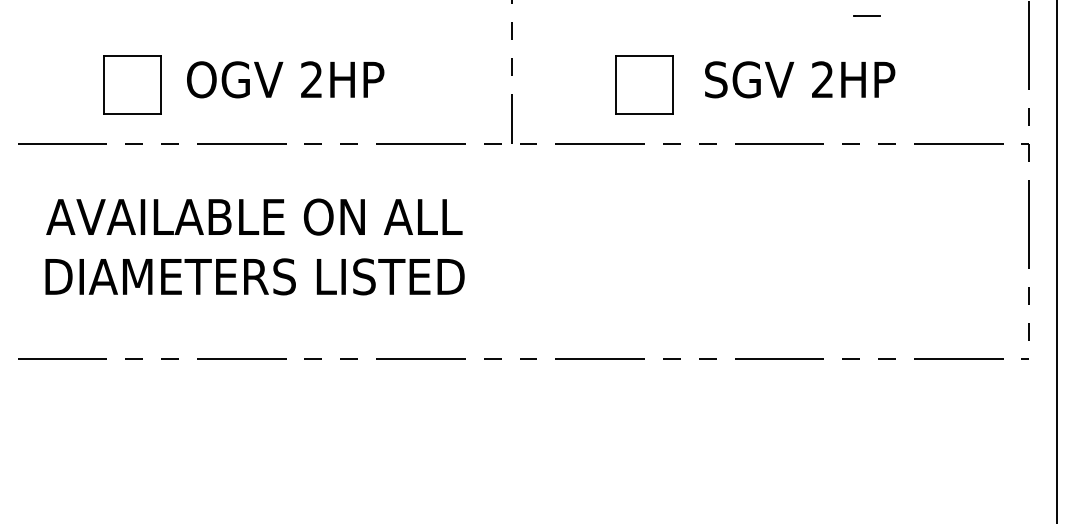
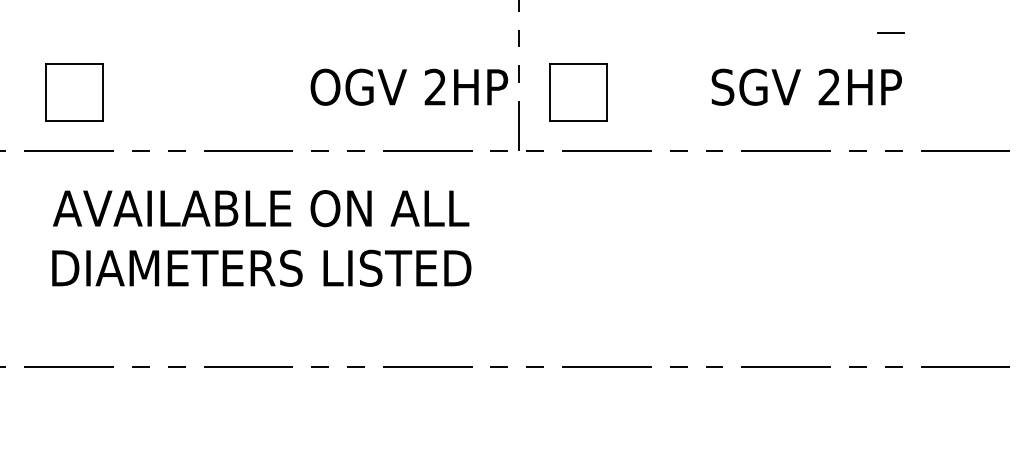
line: (866, 15) -> (890, 32), moved
text: (285, 79) -> (409, 86), moved
part: (132, 84) -> (74, 91), moved
part: (644, 84) -> (578, 91), moved
text: (254, 246) -> (261, 237), moved

